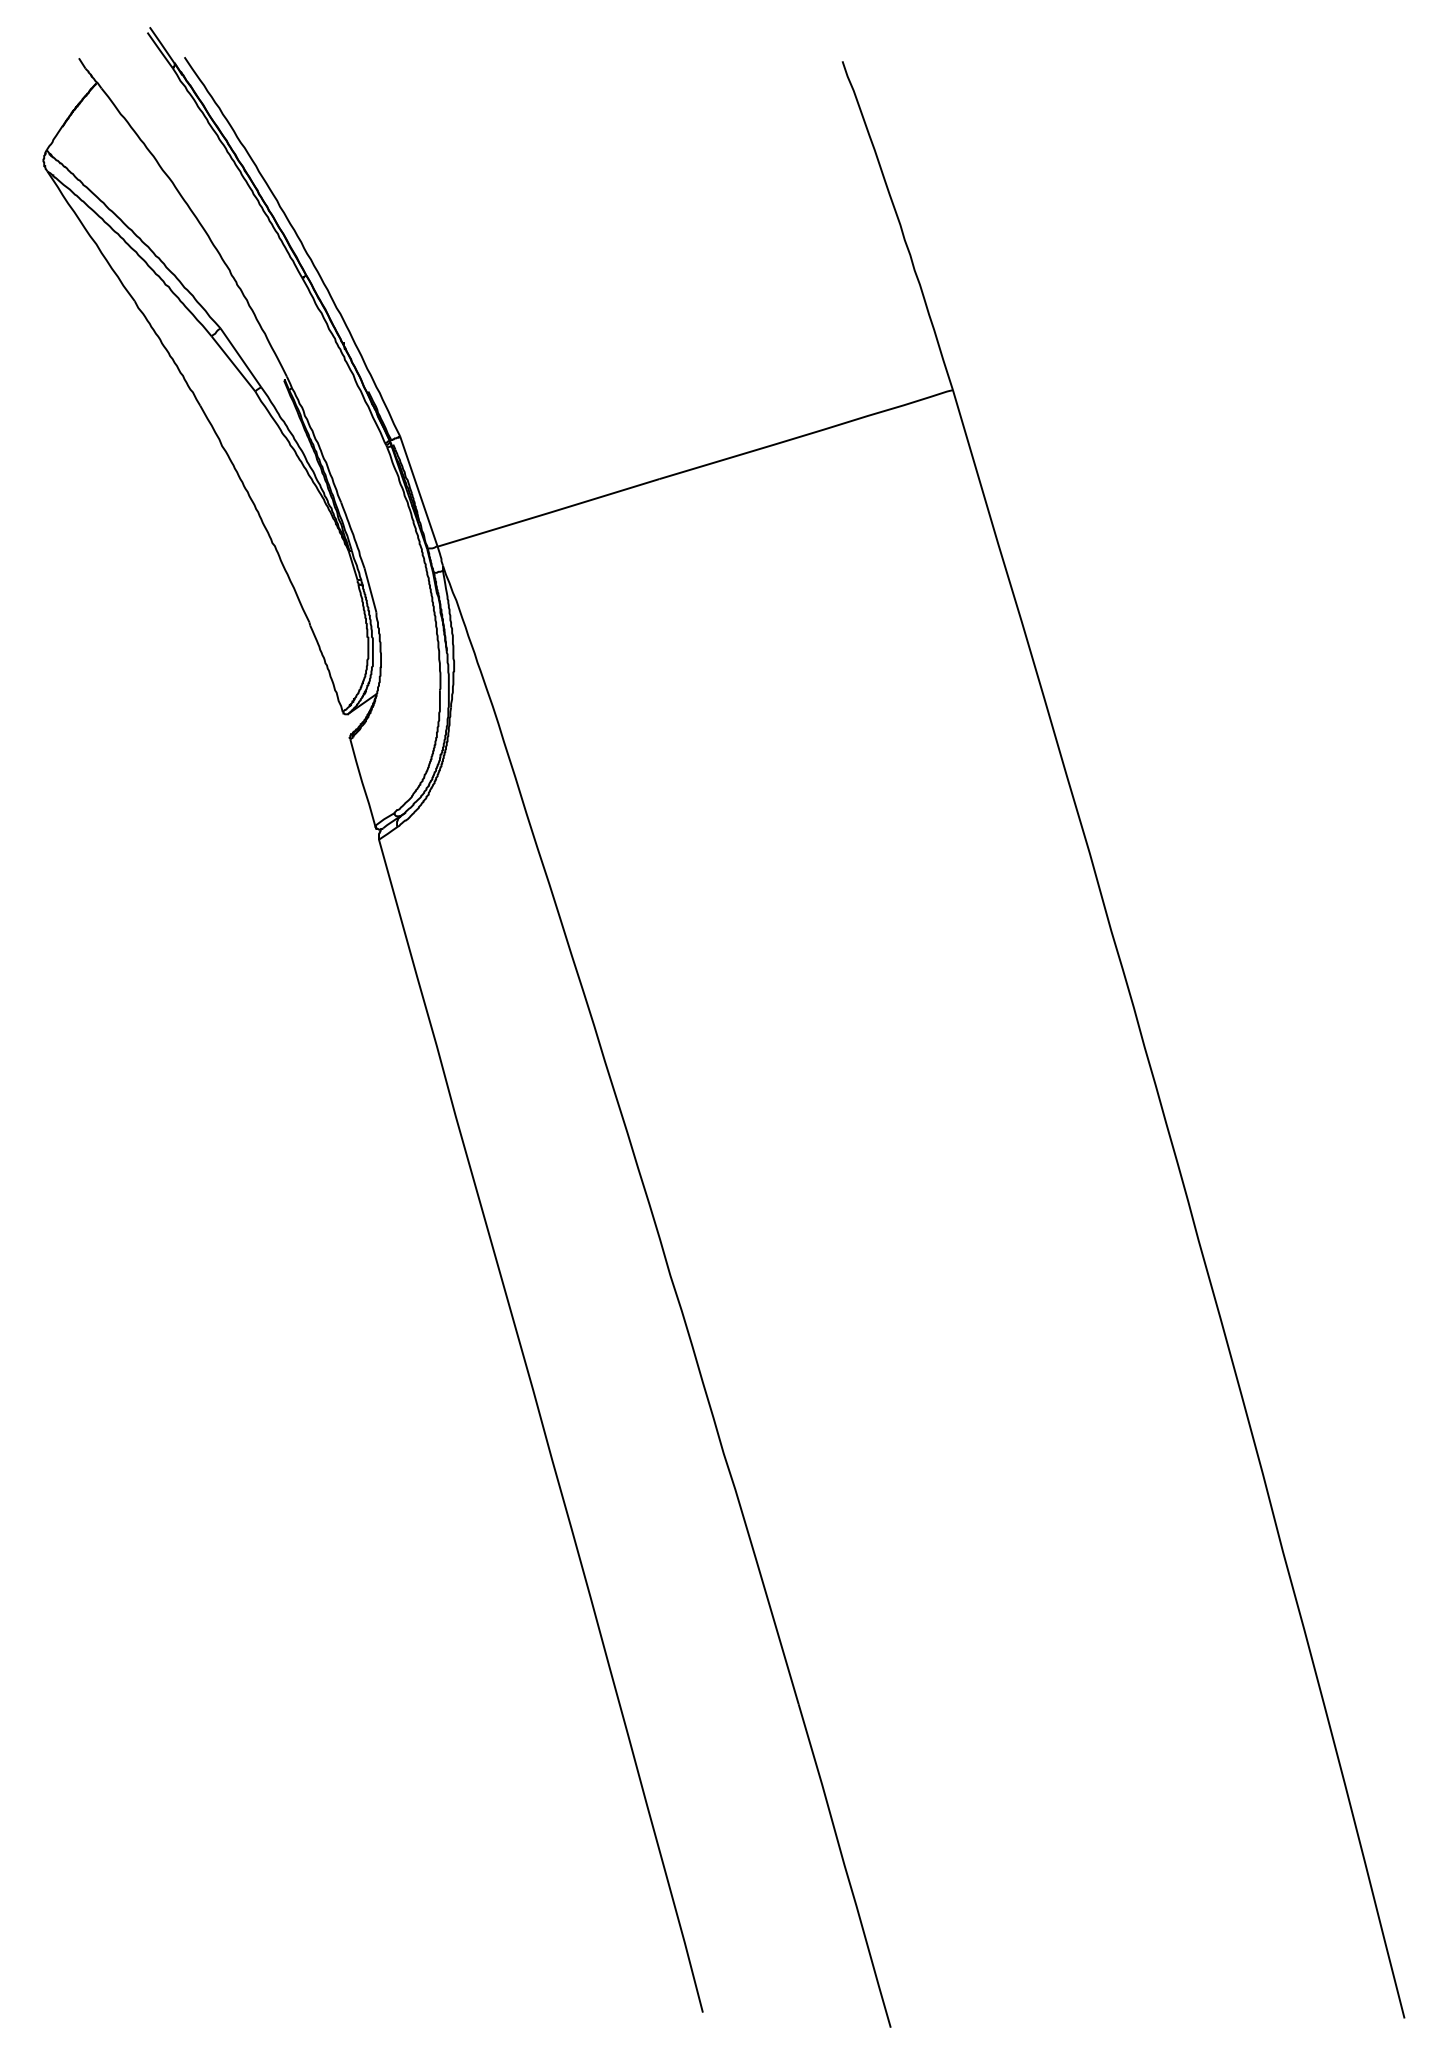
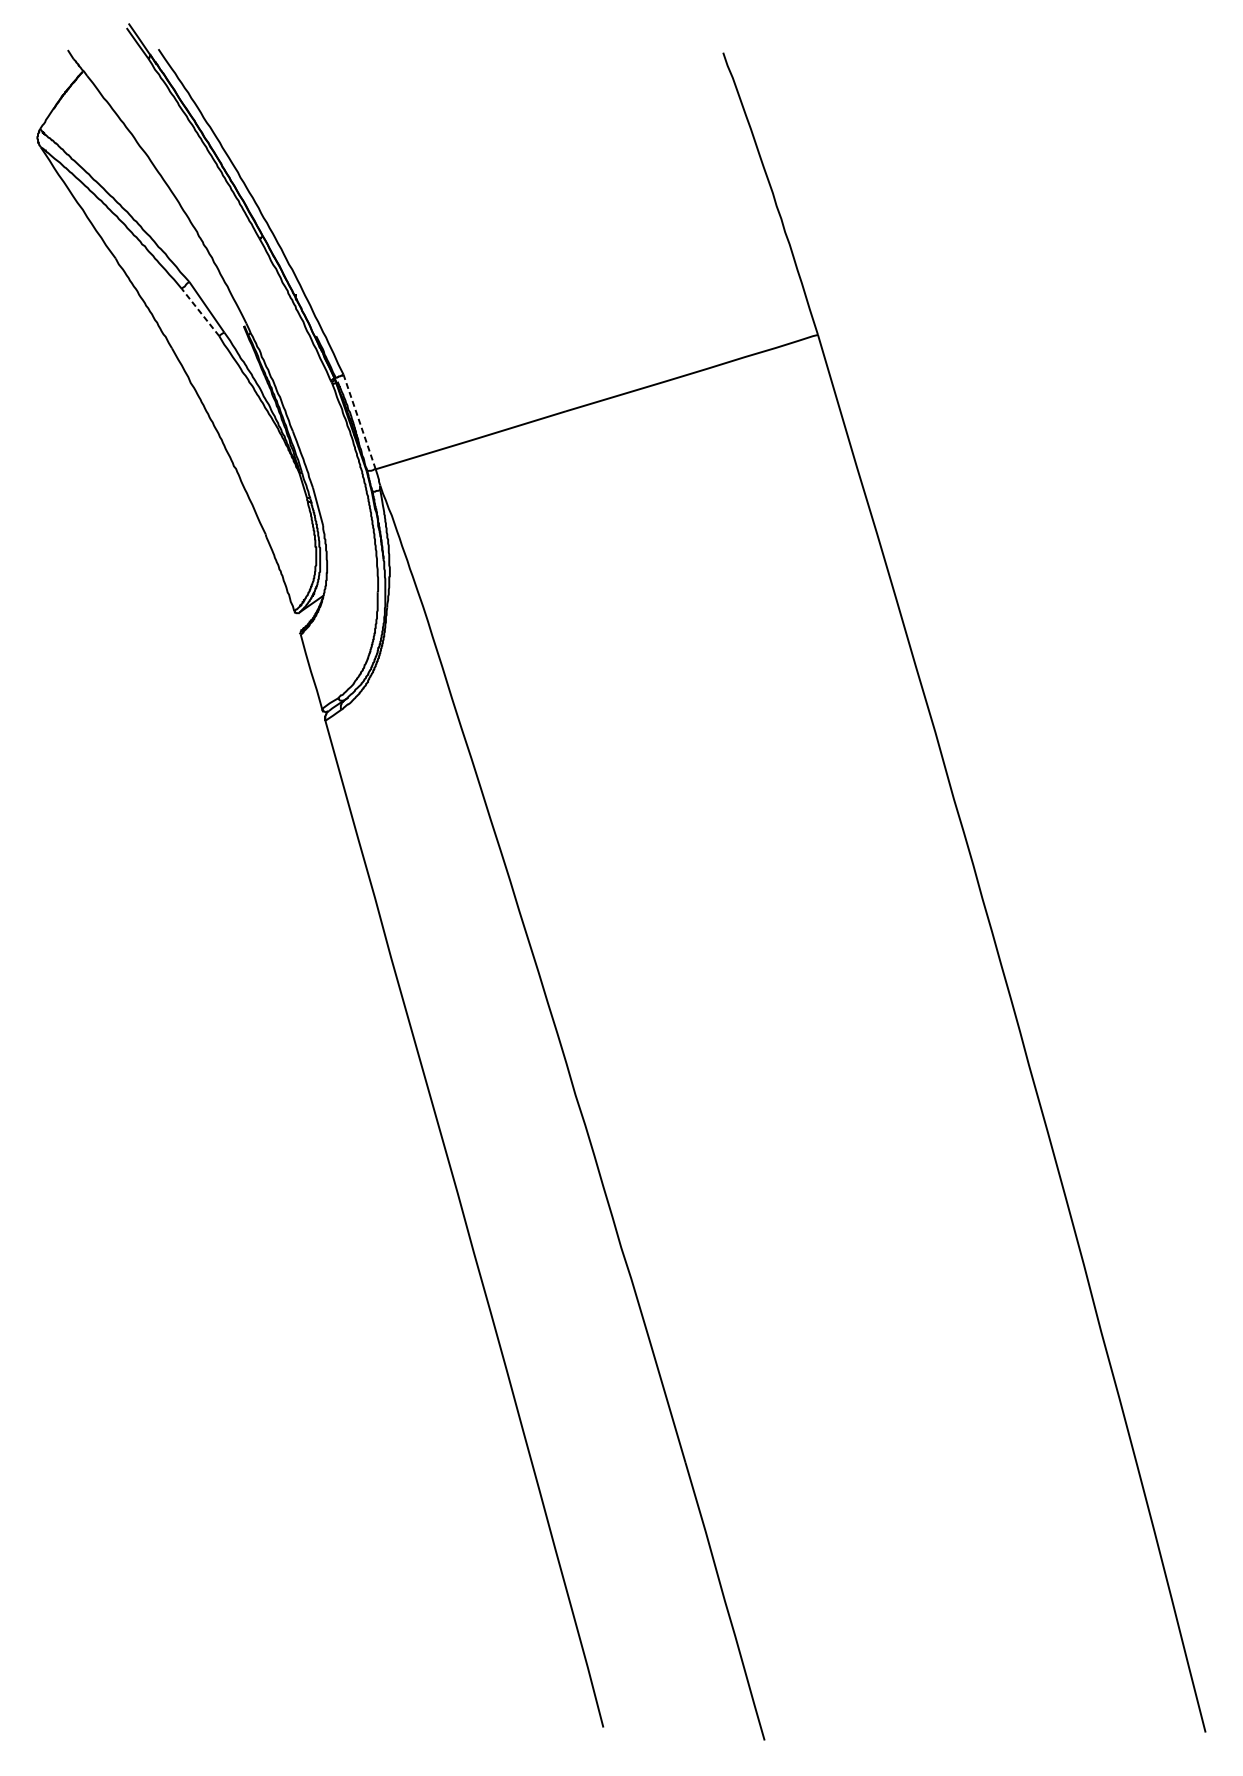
line: (233, 363) -> (200, 312), solid -> dashed
line: (418, 490) -> (359, 421), solid -> dashed

